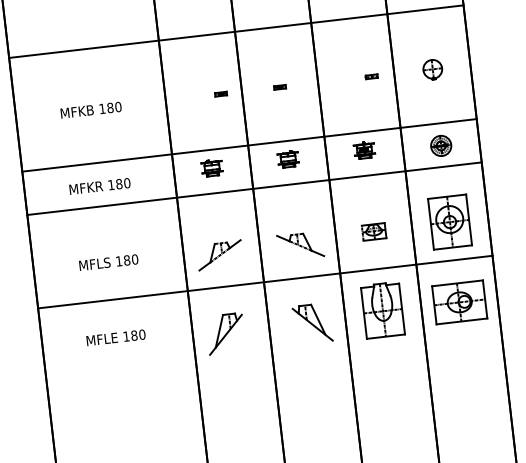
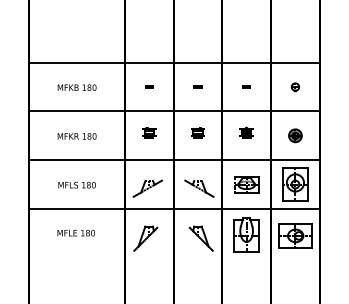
line: (236, 31) -> (174, 62), moved
part: (430, 70) -> (294, 87), size x0.62
part: (371, 75) -> (246, 86), moved
part: (221, 93) -> (149, 86), moved
line: (249, 145) -> (174, 111), moved
line: (254, 189) -> (174, 160), moved
part: (373, 230) -> (246, 184), size x1.67

